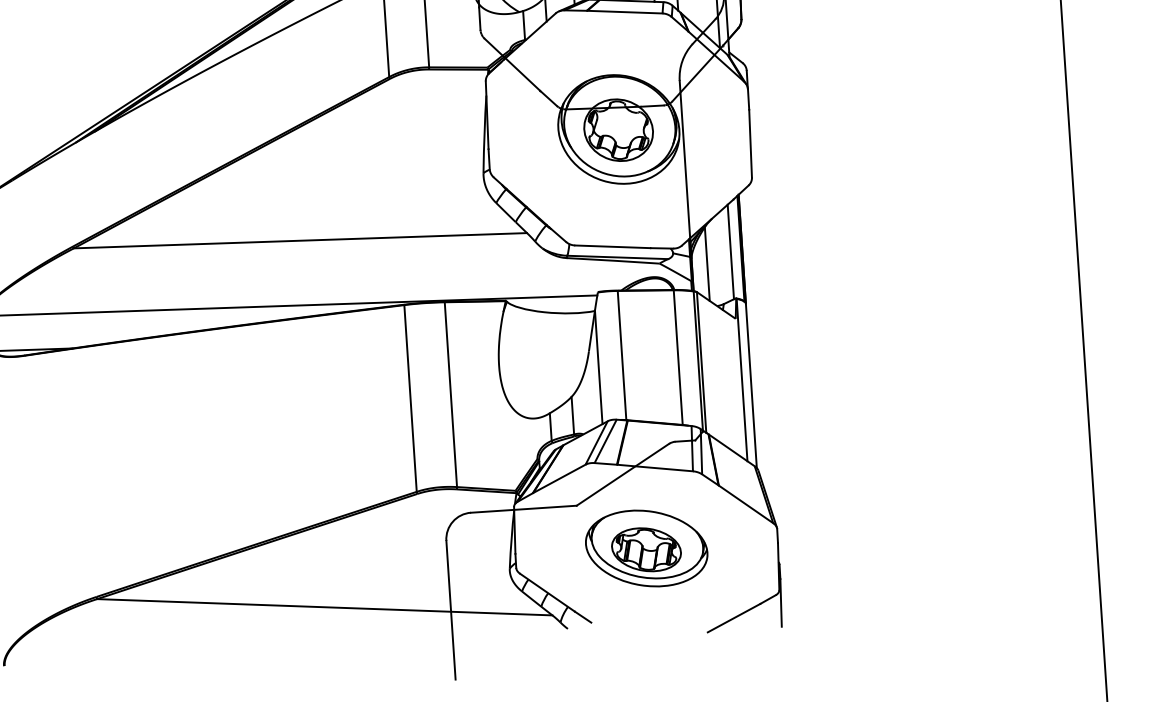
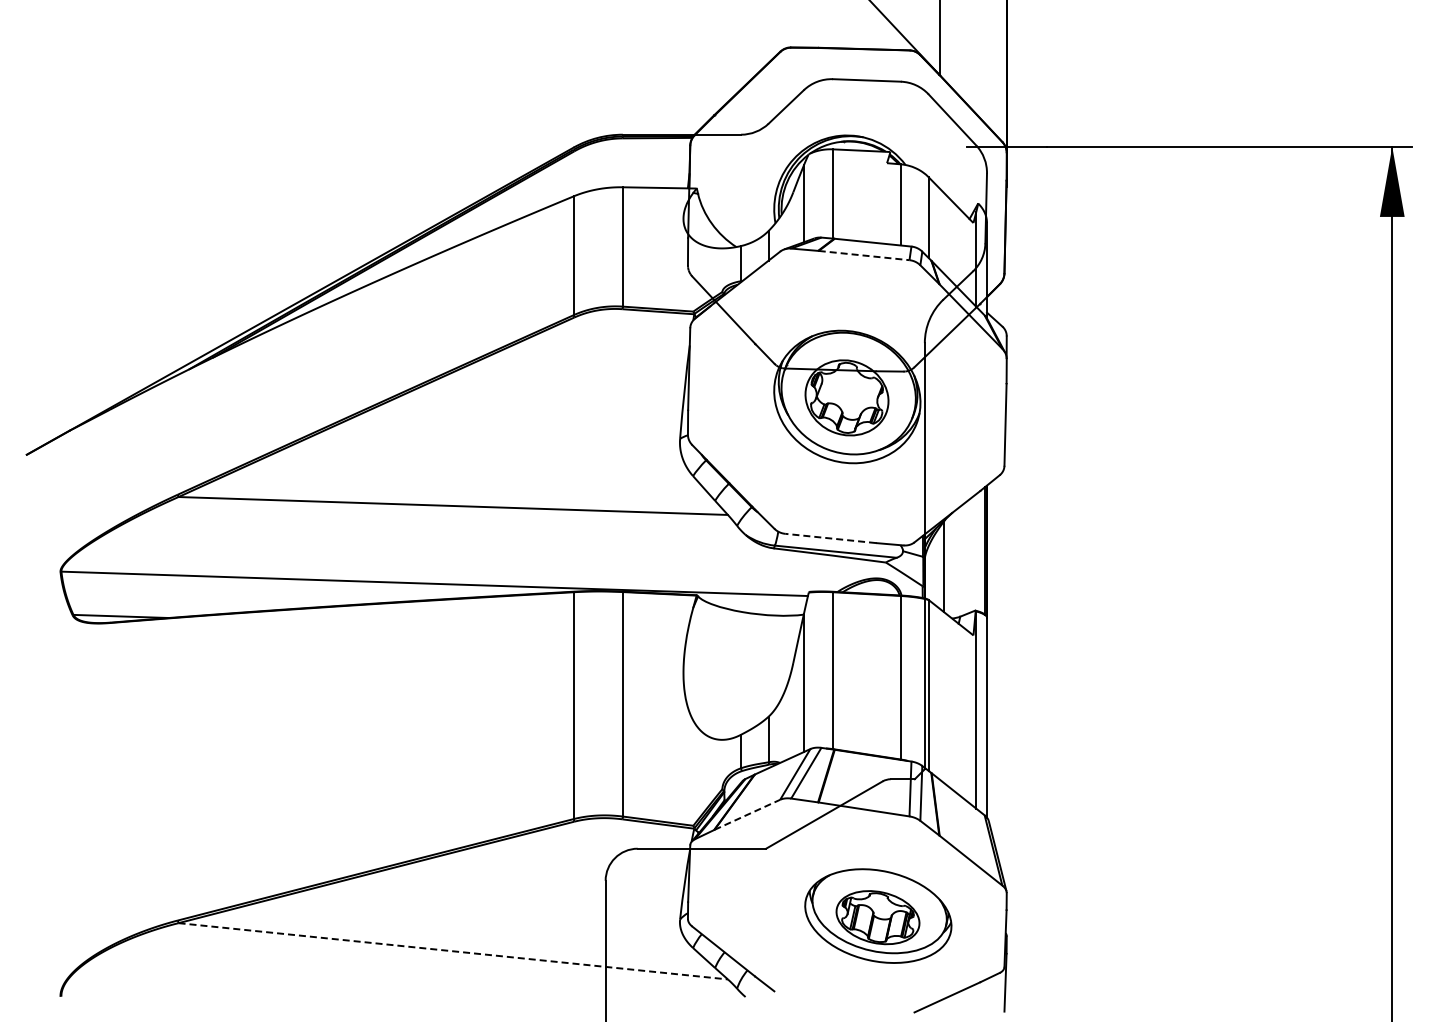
line: (625, 12) -> (864, 255), solid -> dashed
line: (612, 246) -> (830, 538), solid -> dashed
line: (730, 251) -> (972, 553), removed
line: (559, 478) -> (747, 814), solid -> dashed
part: (646, 548) -> (878, 915), moved
line: (325, 607) -> (453, 951), solid -> dashed

